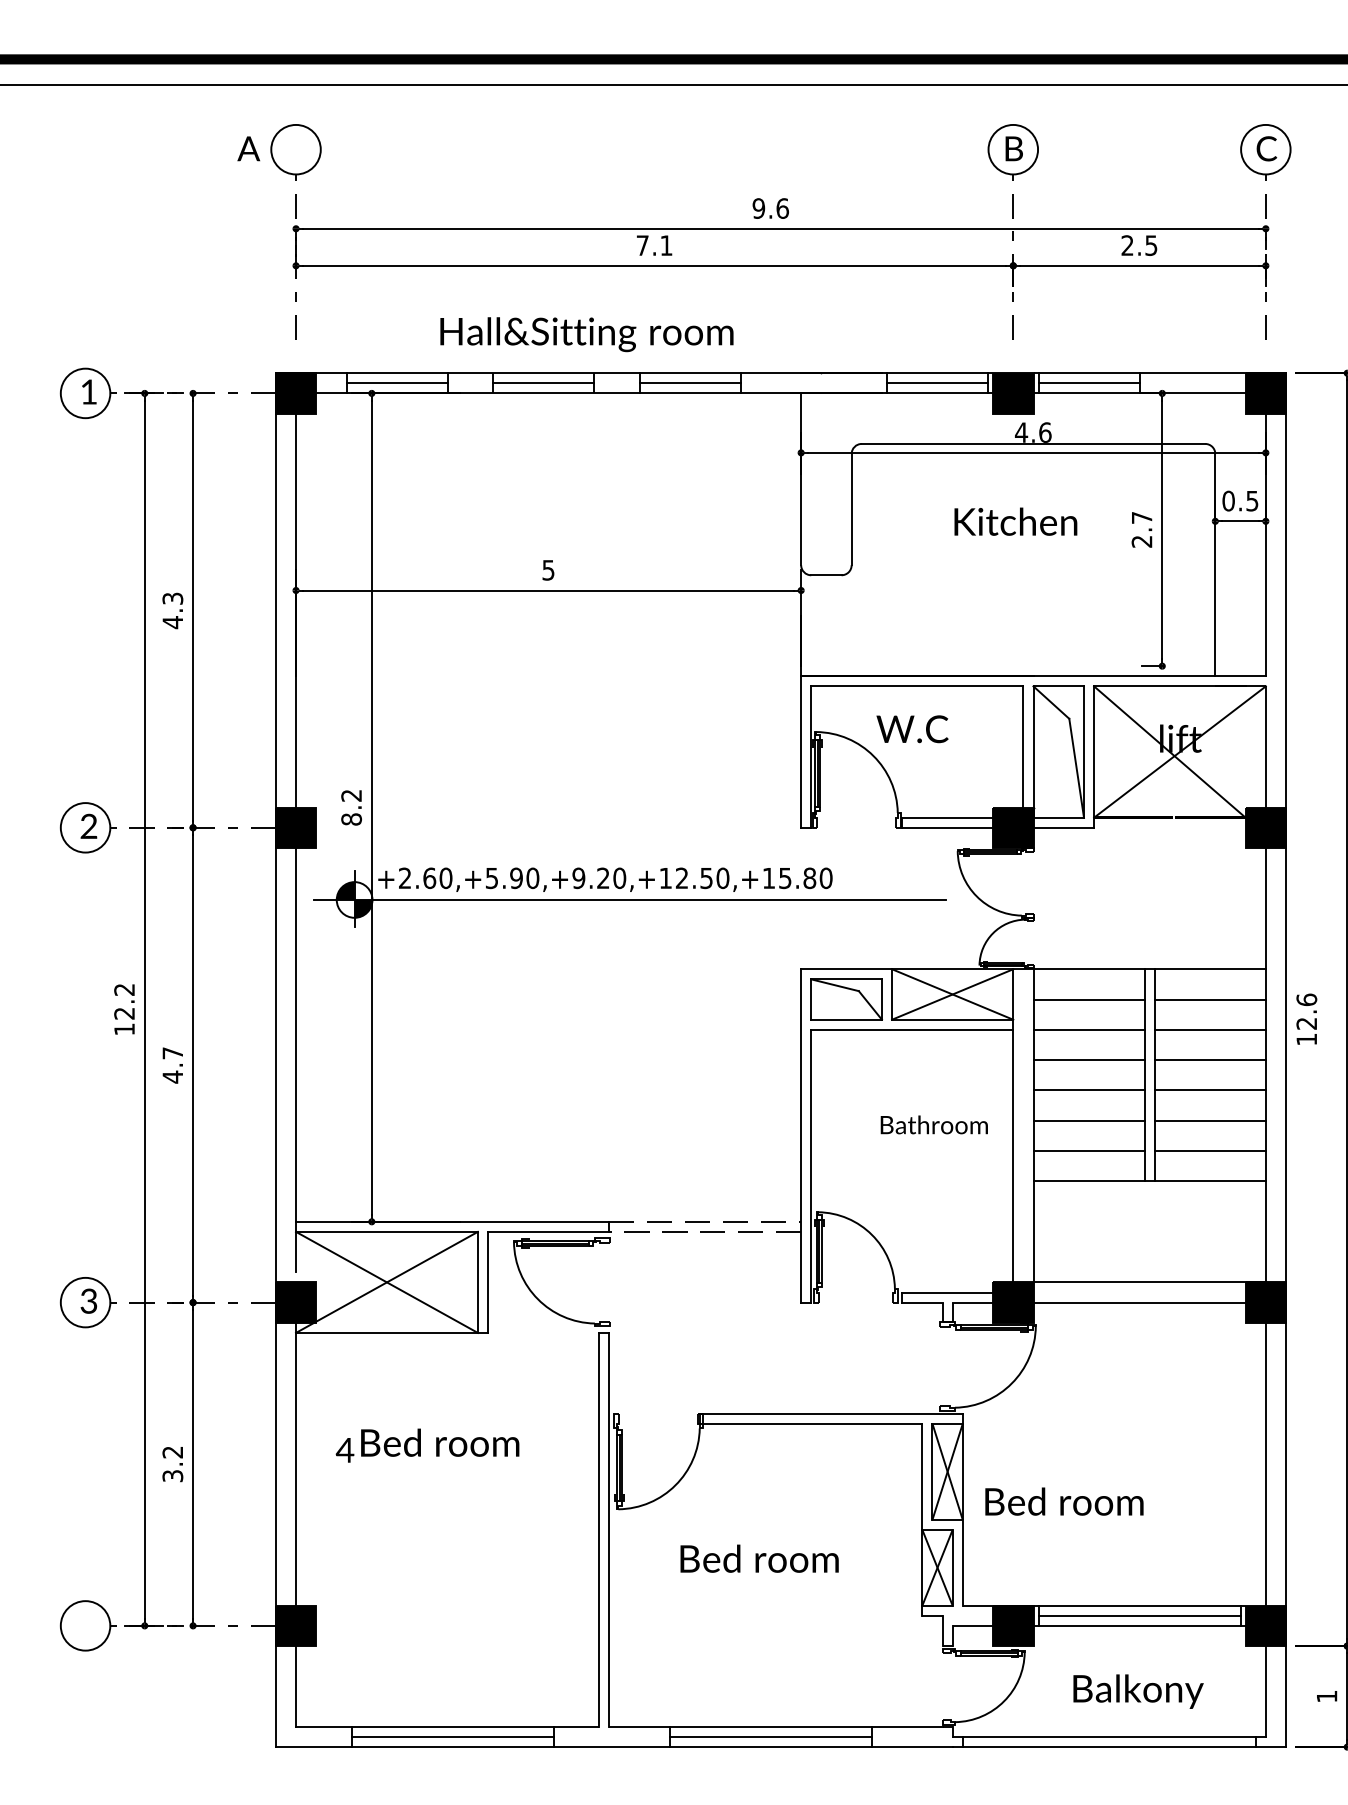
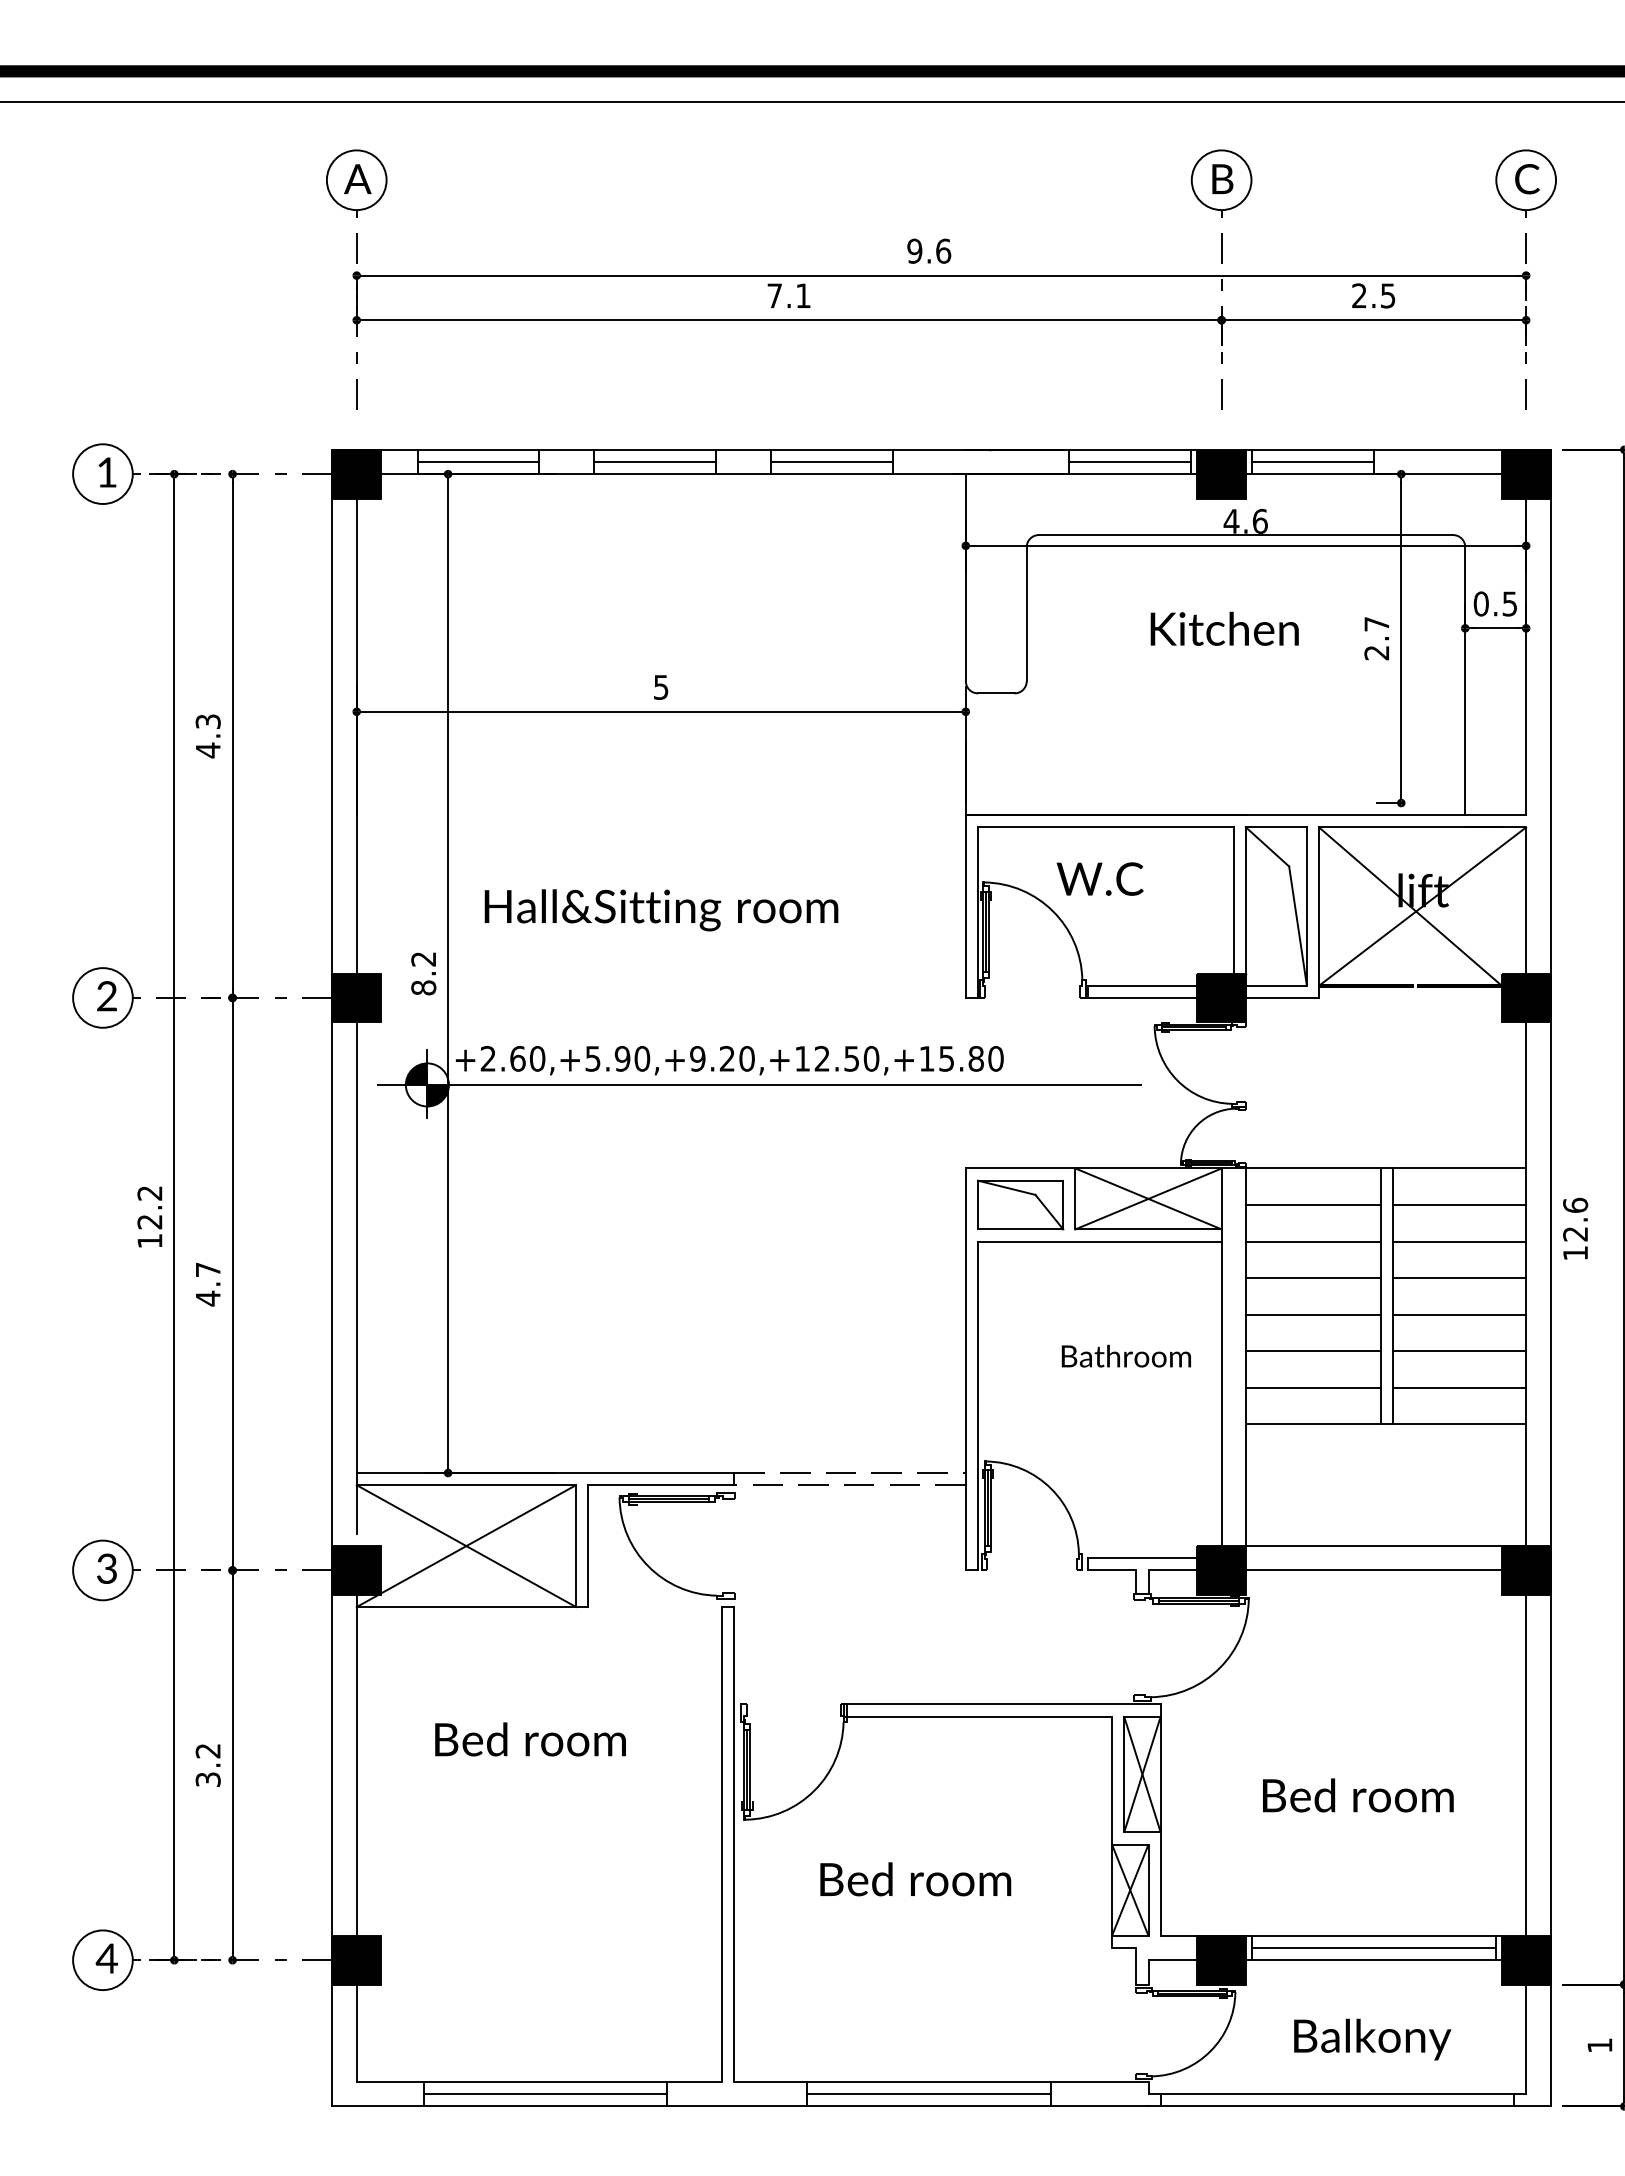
text: (248, 149) -> (357, 179), moved
text: (586, 334) -> (661, 910), moved
text: (344, 1450) -> (106, 1958), moved
text: (1064, 1501) -> (1358, 1795), moved

